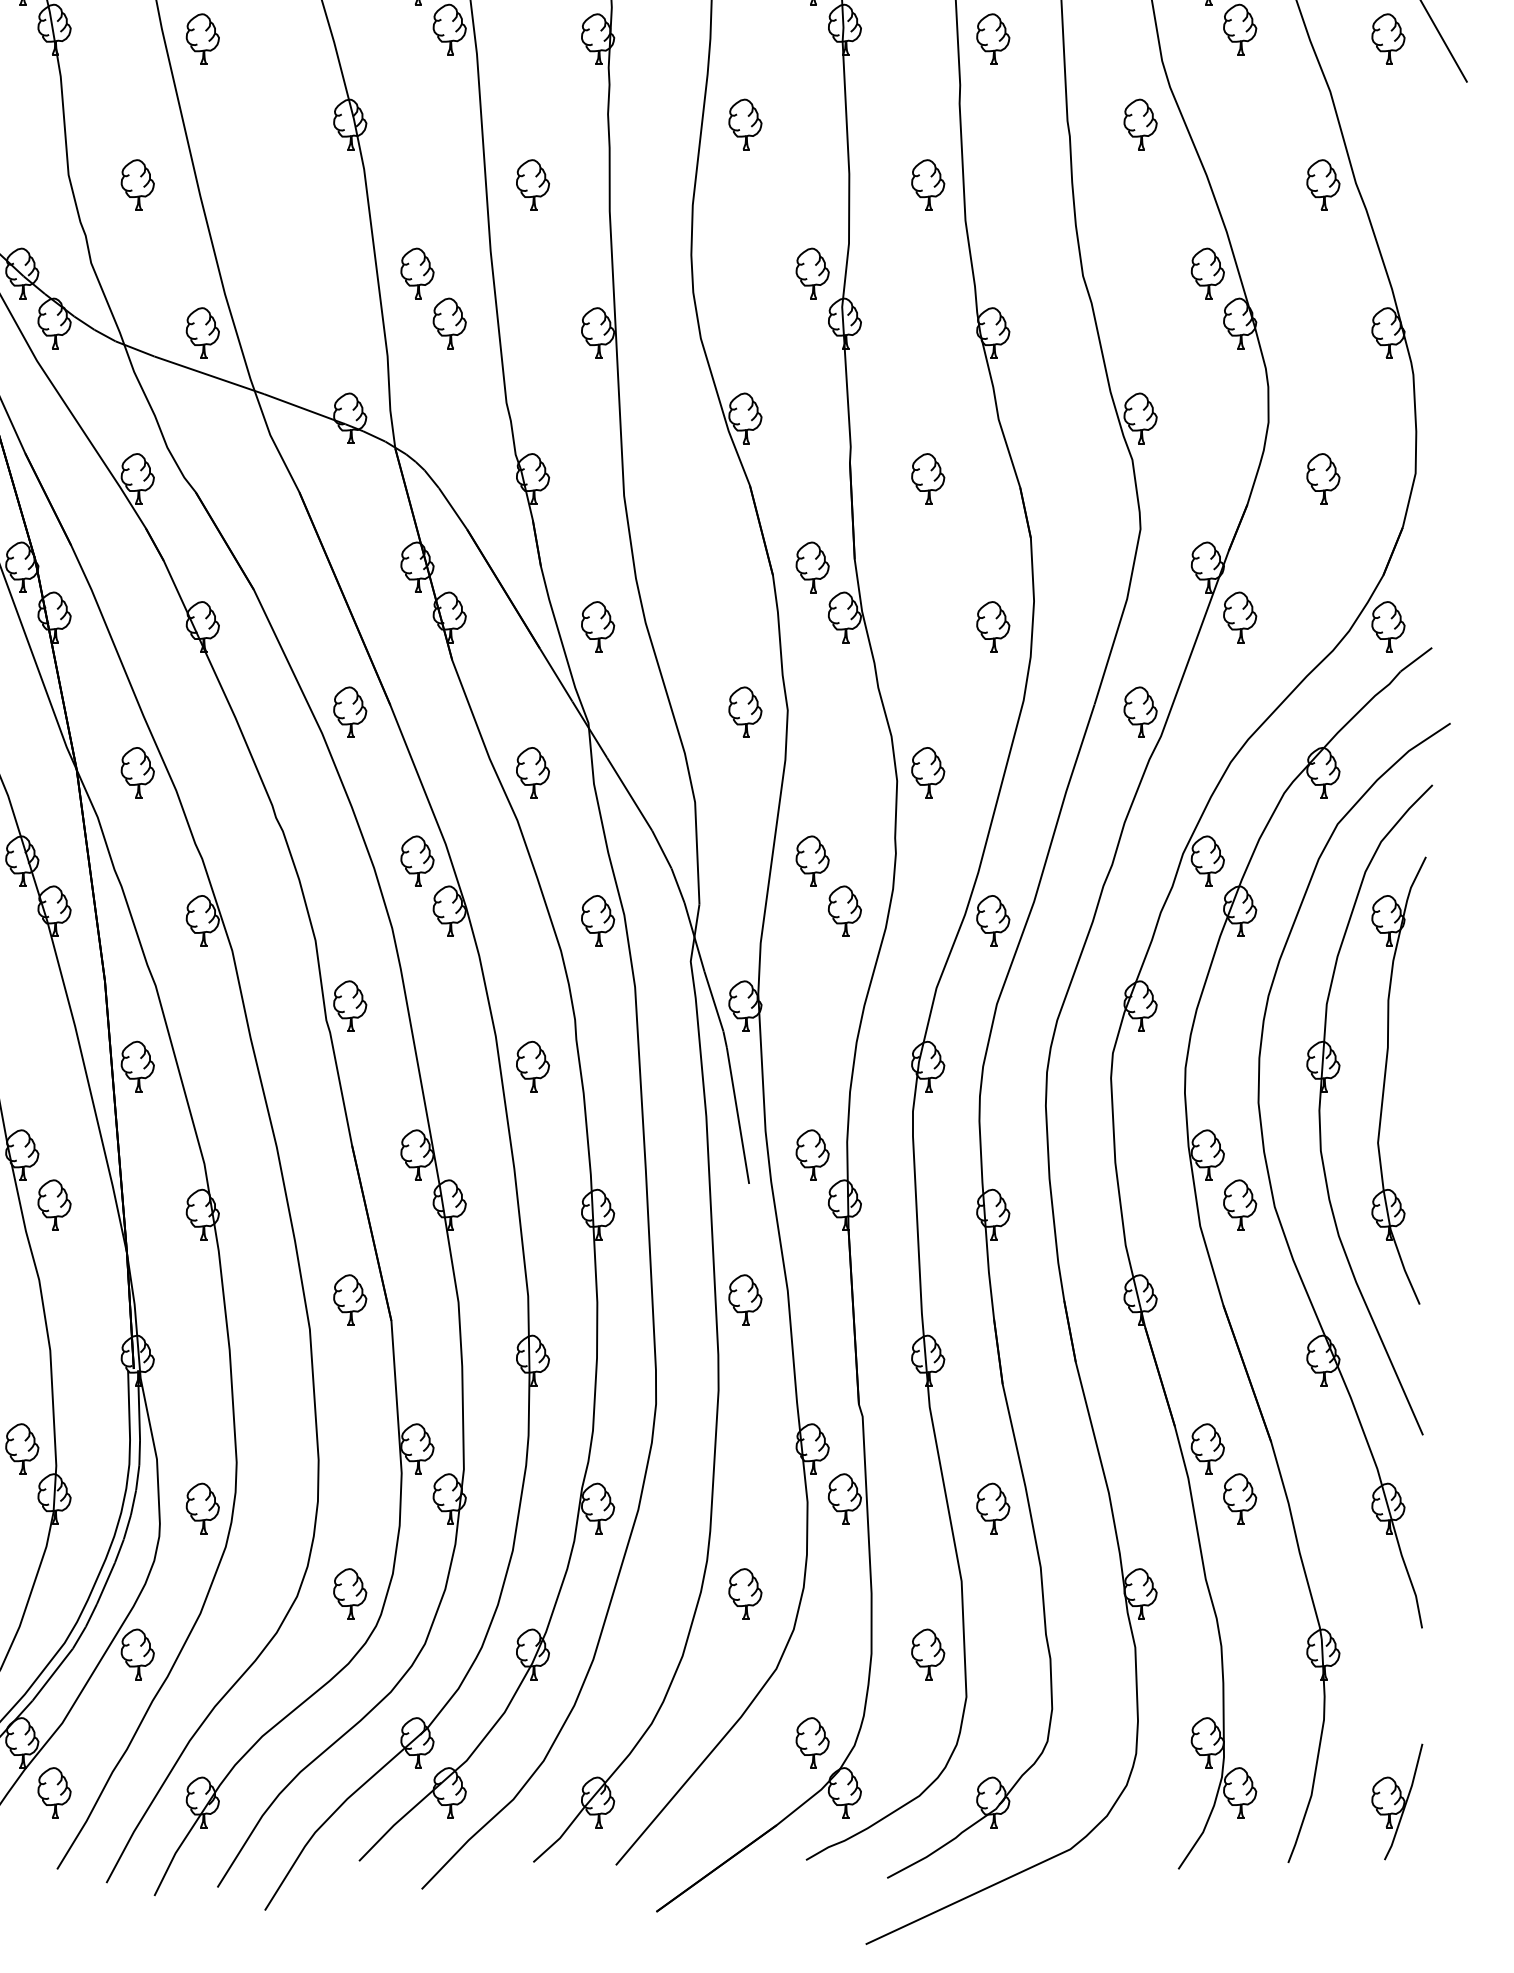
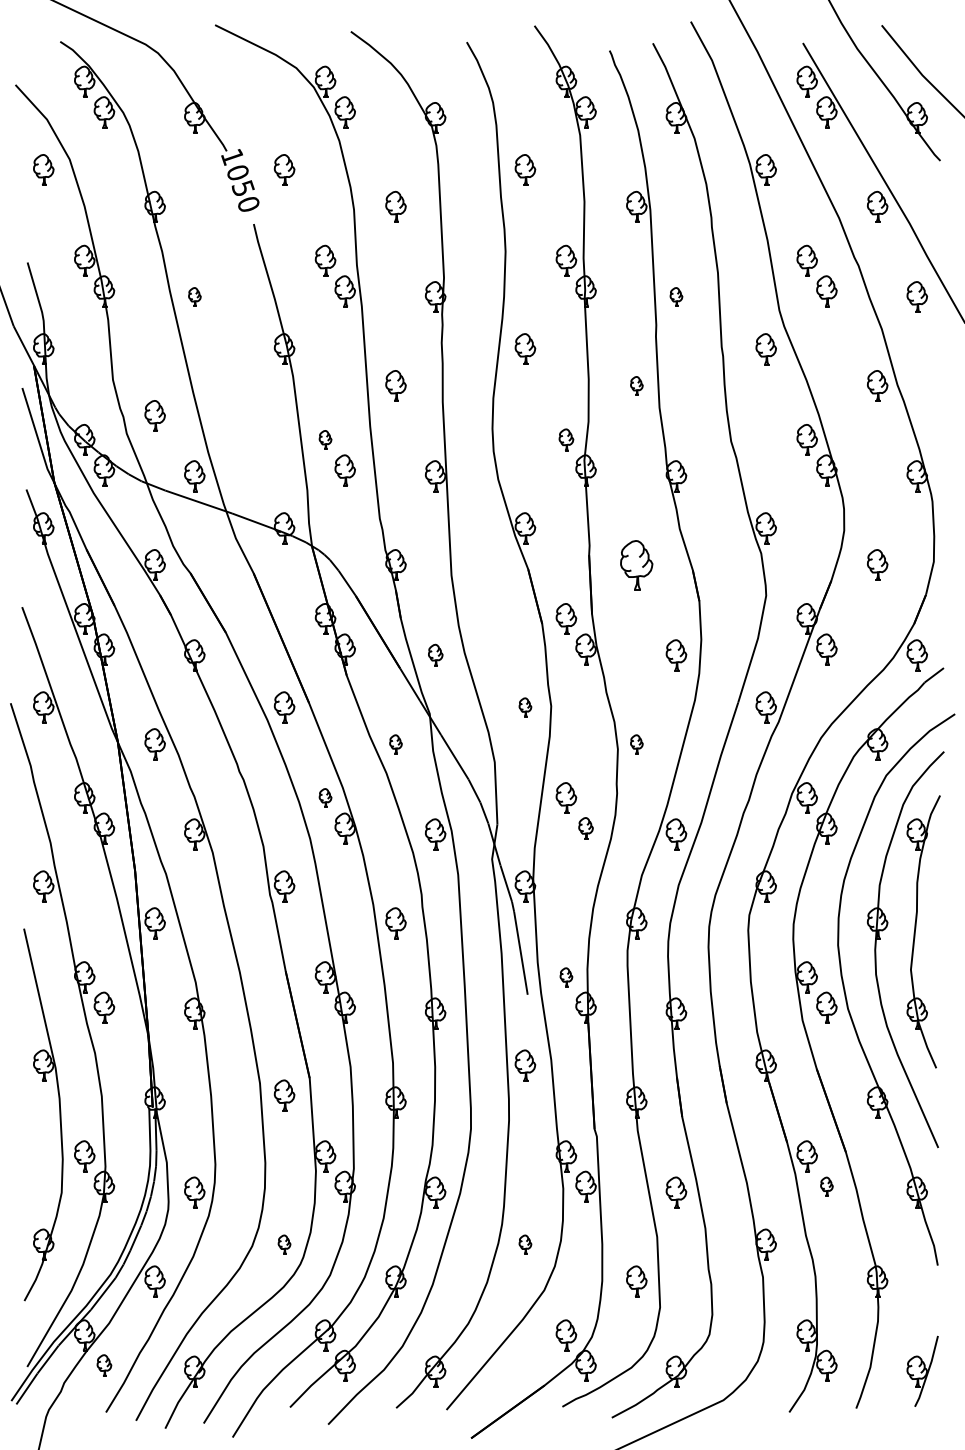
part: (202, 38) -> (194, 296), size x0.6
part: (993, 38) -> (676, 296), size x0.6
part: (136, 184) -> (154, 415), moved
part: (927, 184) -> (636, 385), size x0.6
part: (417, 272) -> (325, 439), size x0.6
part: (812, 272) -> (566, 439), size x0.7
part: (927, 477) -> (636, 564), size x1.6
part: (597, 627) -> (435, 655), size x0.7
part: (745, 712) -> (525, 707), size x0.6
part: (532, 773) -> (395, 744), size x0.6
part: (927, 773) -> (636, 744), size x0.6
part: (417, 860) -> (325, 797), size x0.6
part: (843, 911) -> (585, 828), size x0.7
part: (812, 1155) -> (566, 977), size x0.6
part: (350, 1299) -> (284, 1095), moved
part: (1239, 1498) -> (826, 1186), size x0.6
part: (350, 1593) -> (284, 1244), size x0.6
part: (745, 1593) -> (525, 1244), size x0.6
part: (54, 1792) -> (104, 1365), size x0.7

